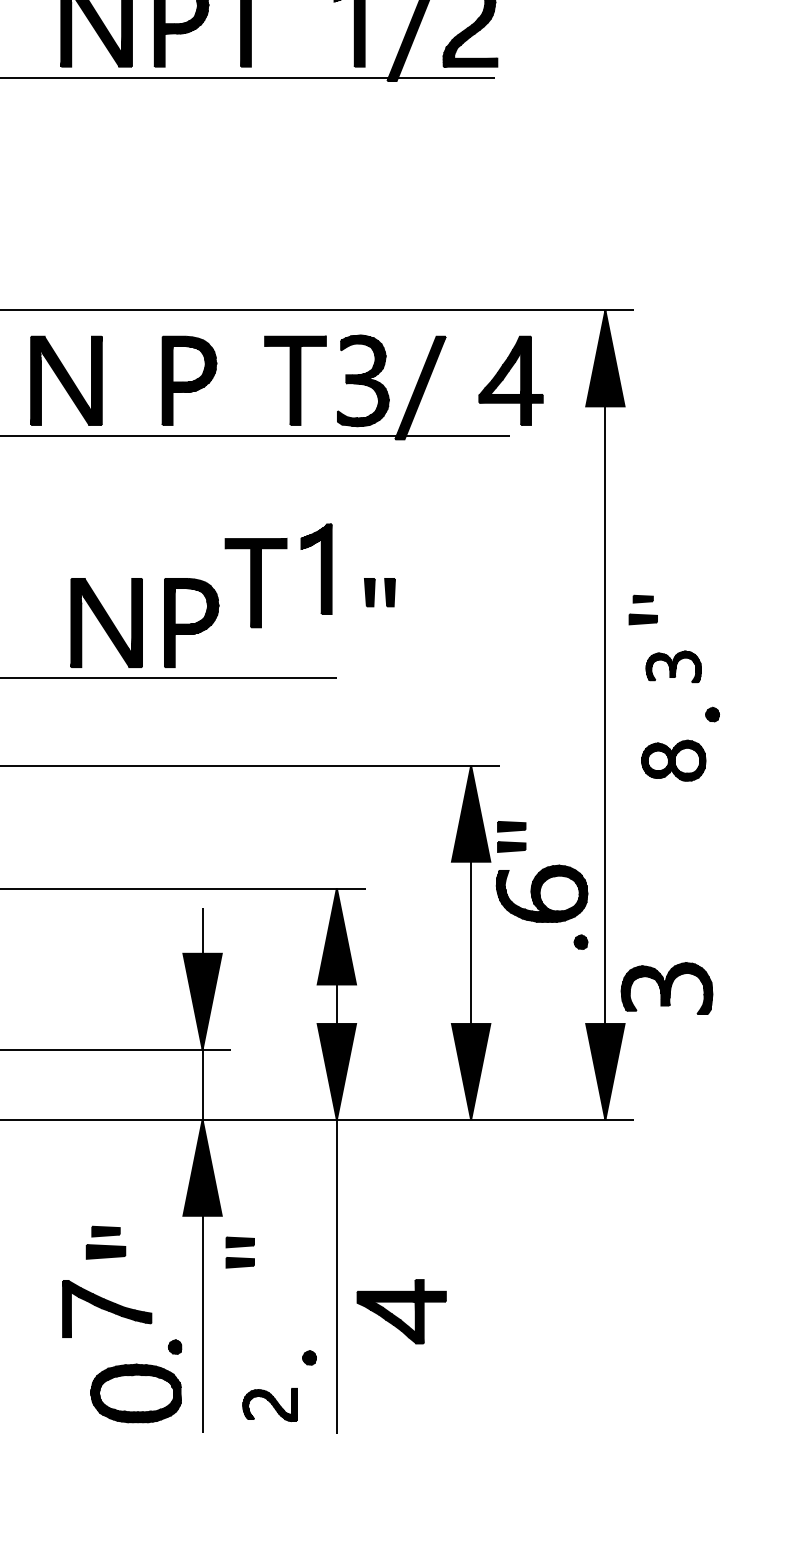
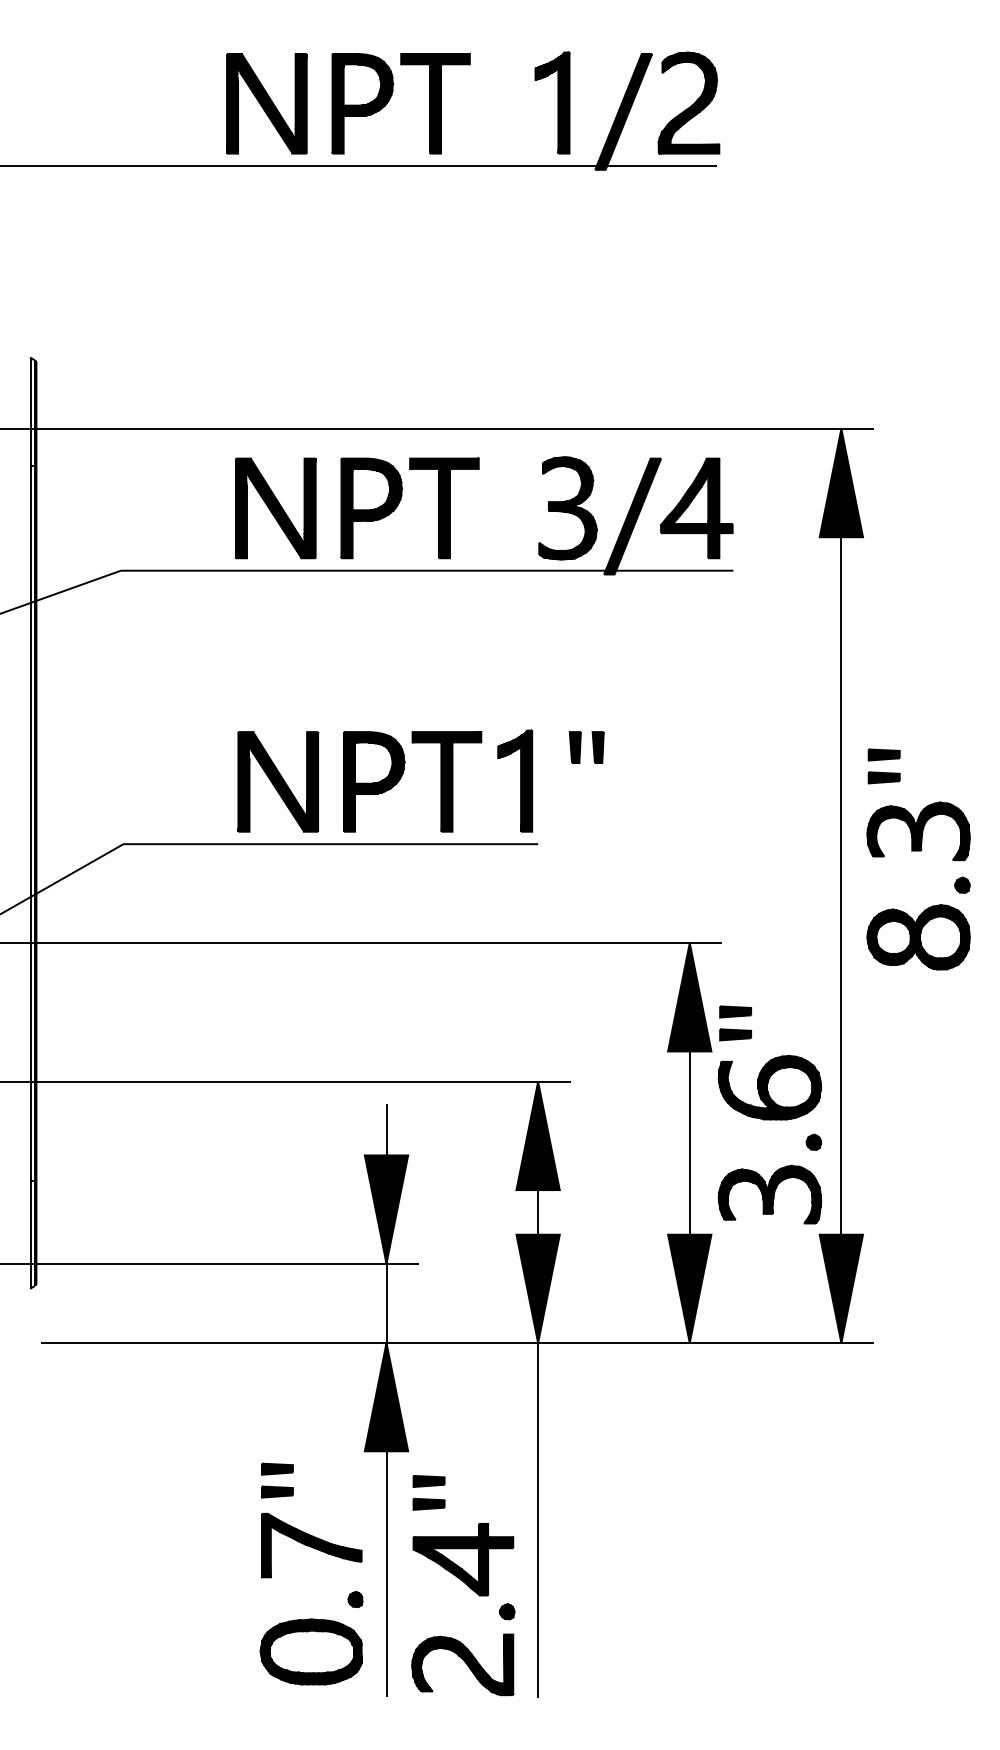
part: (66, 380) -> (275, 508), moved
part: (295, 380) -> (444, 508), moved
part: (510, 380) -> (696, 508), moved
part: (316, 568) -> (515, 780), moved
part: (255, 582) -> (446, 781), moved
part: (642, 598) -> (883, 754), size x1.43
part: (673, 666) -> (918, 831), size x1.67
part: (673, 760) -> (918, 937), size x1.43
part: (666, 988) -> (769, 1194), moved
part: (106, 1251) -> (277, 1491), size x0.71
part: (106, 1308) -> (311, 1545), moved
part: (401, 1311) -> (463, 1559), moved
part: (269, 1404) -> (462, 1664), size x1.67

